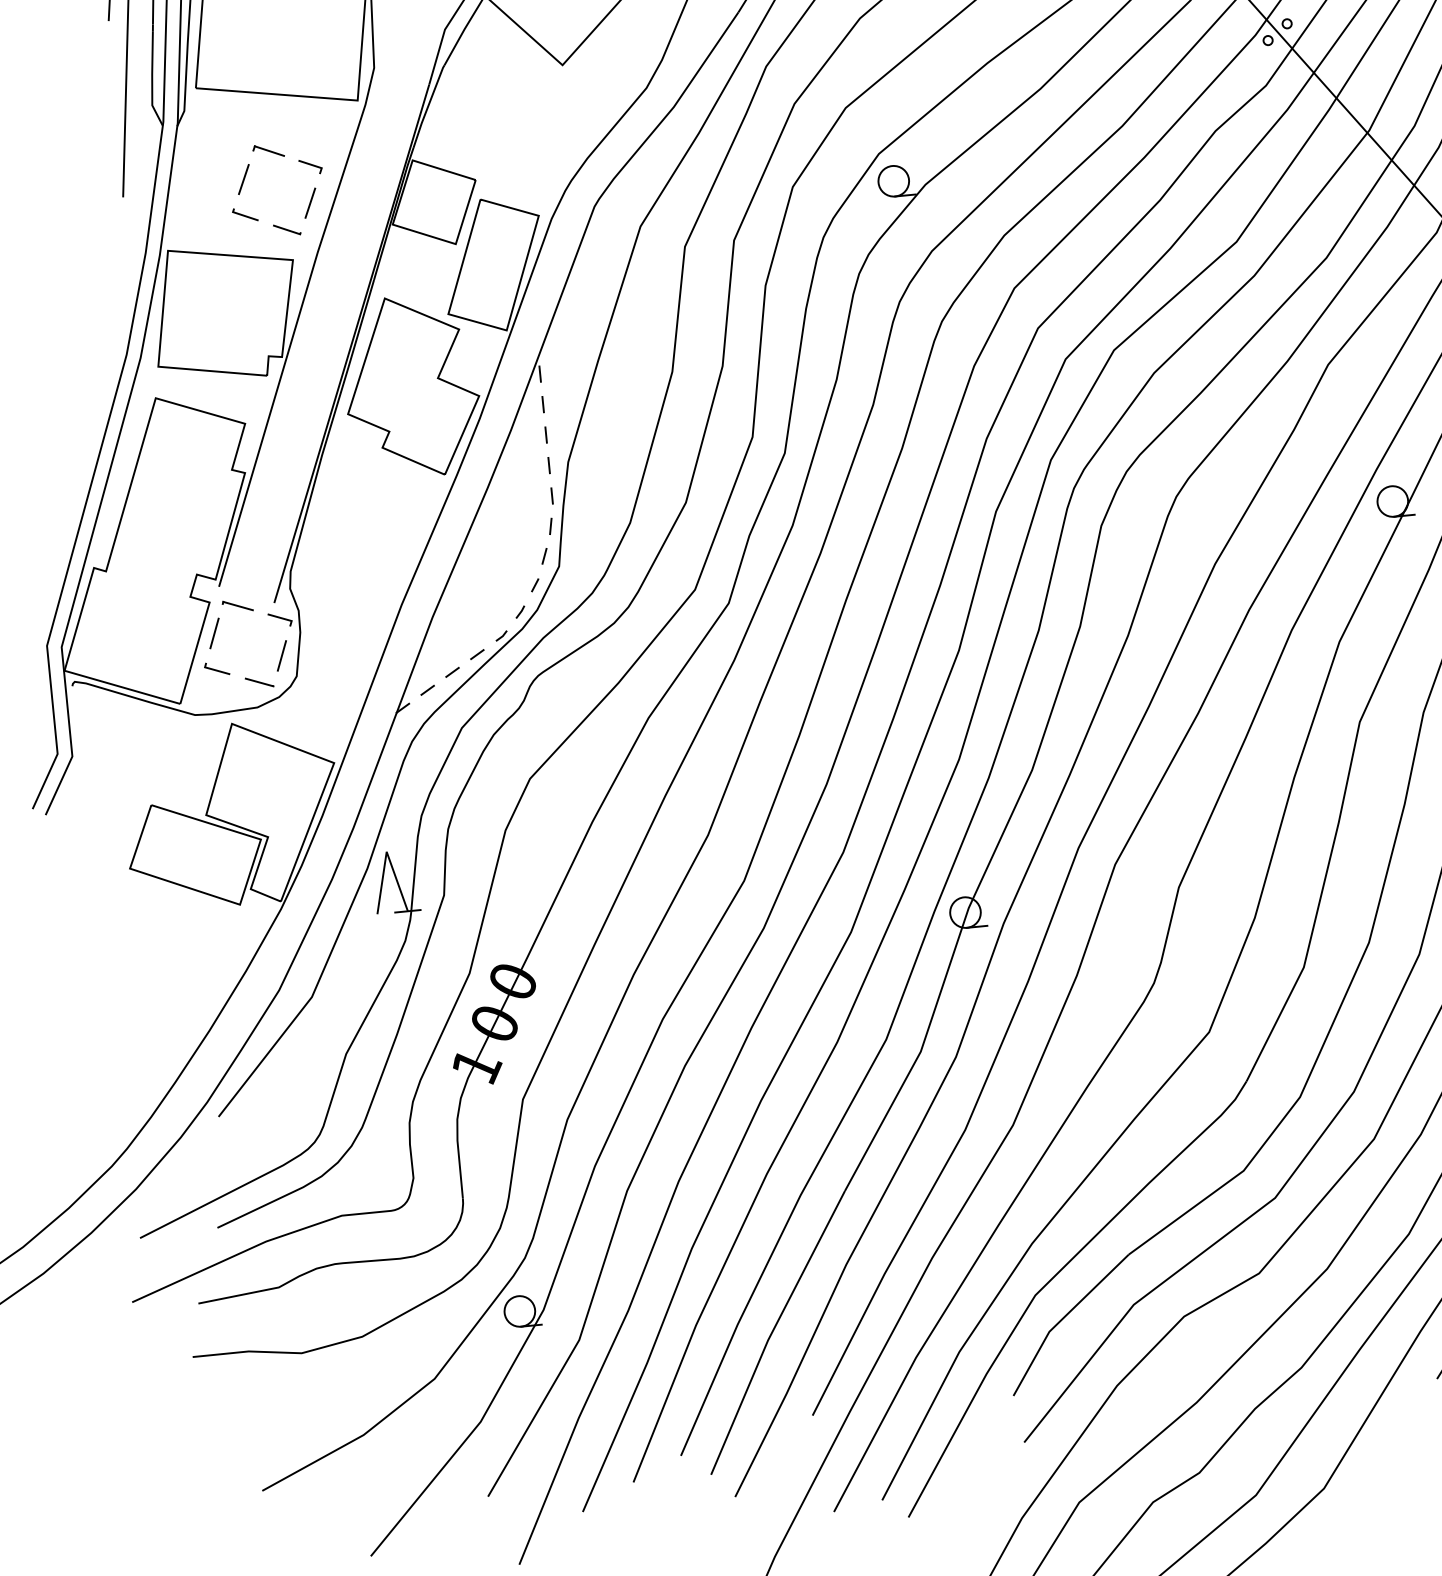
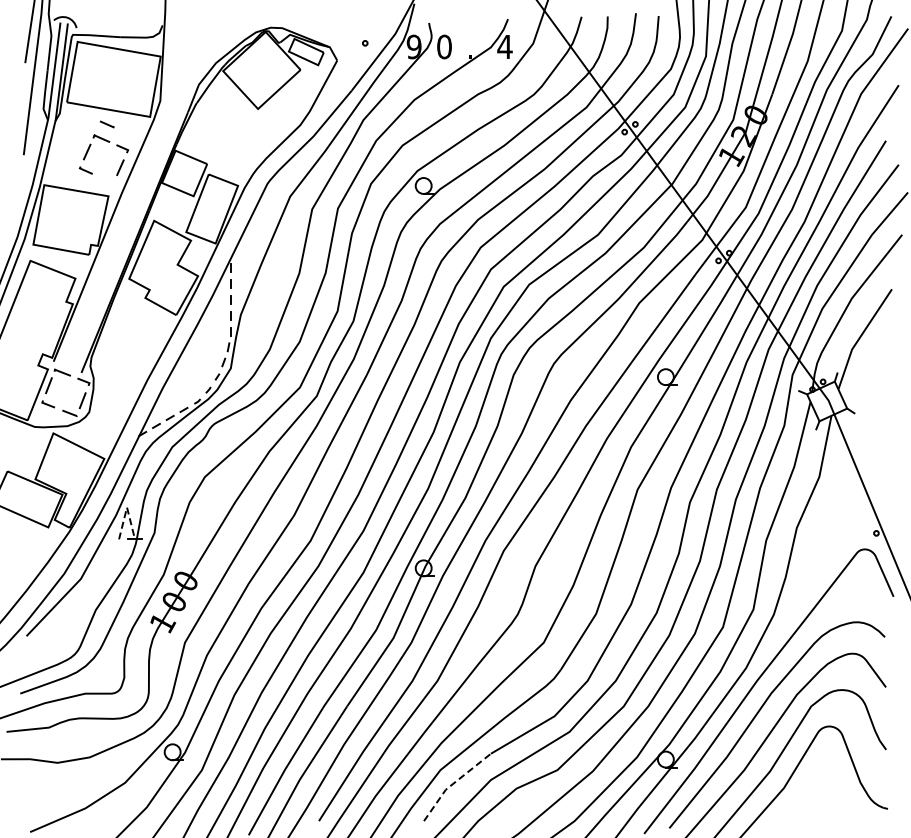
line: (288, 230) -> (107, 124), moved
line: (387, 851) -> (127, 507), solid -> dashed
line: (1061, 1320) -> (452, 784), solid -> dashed

